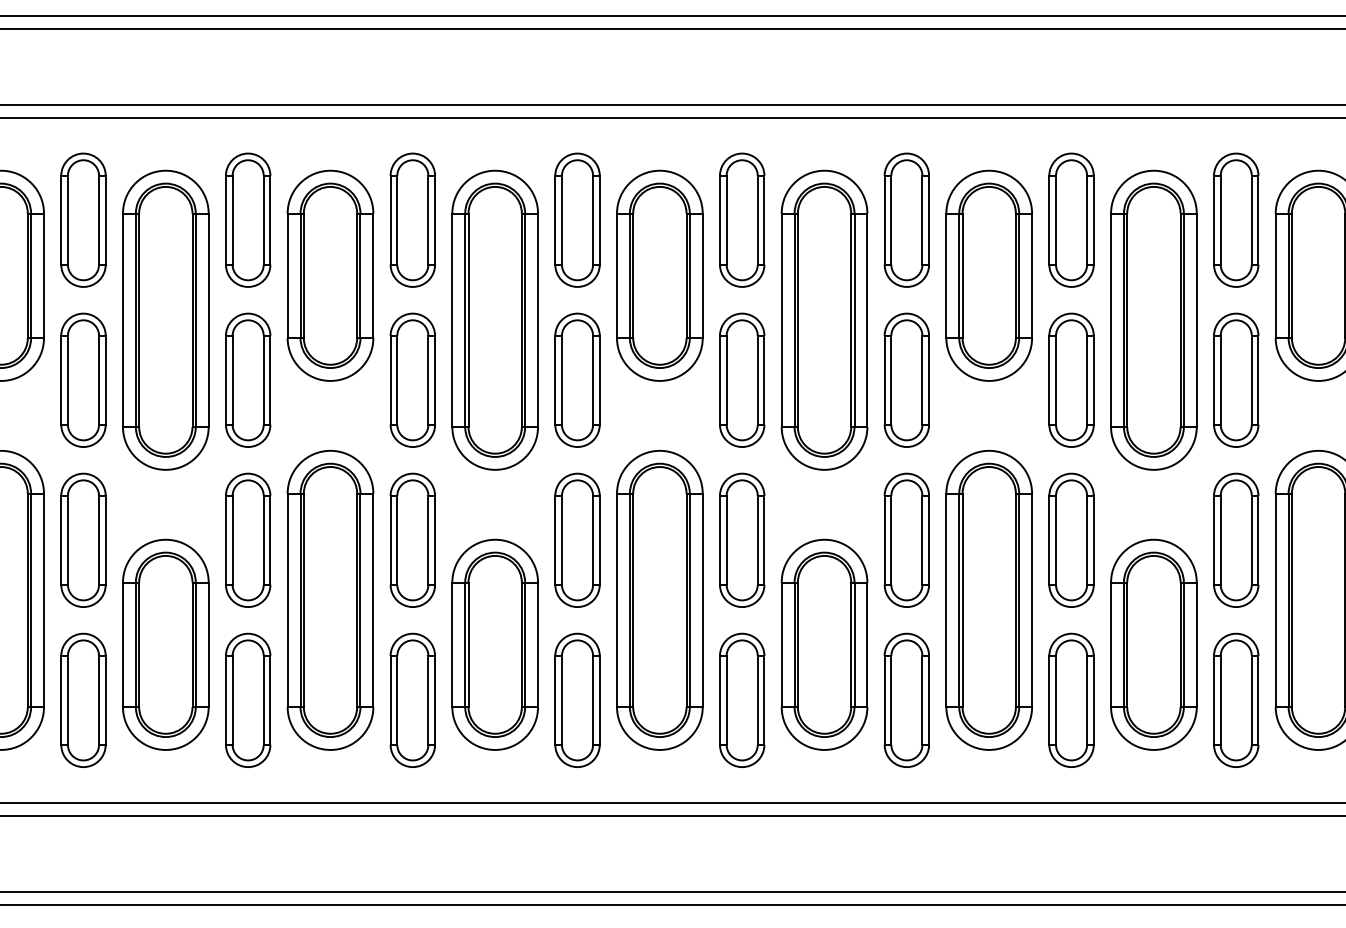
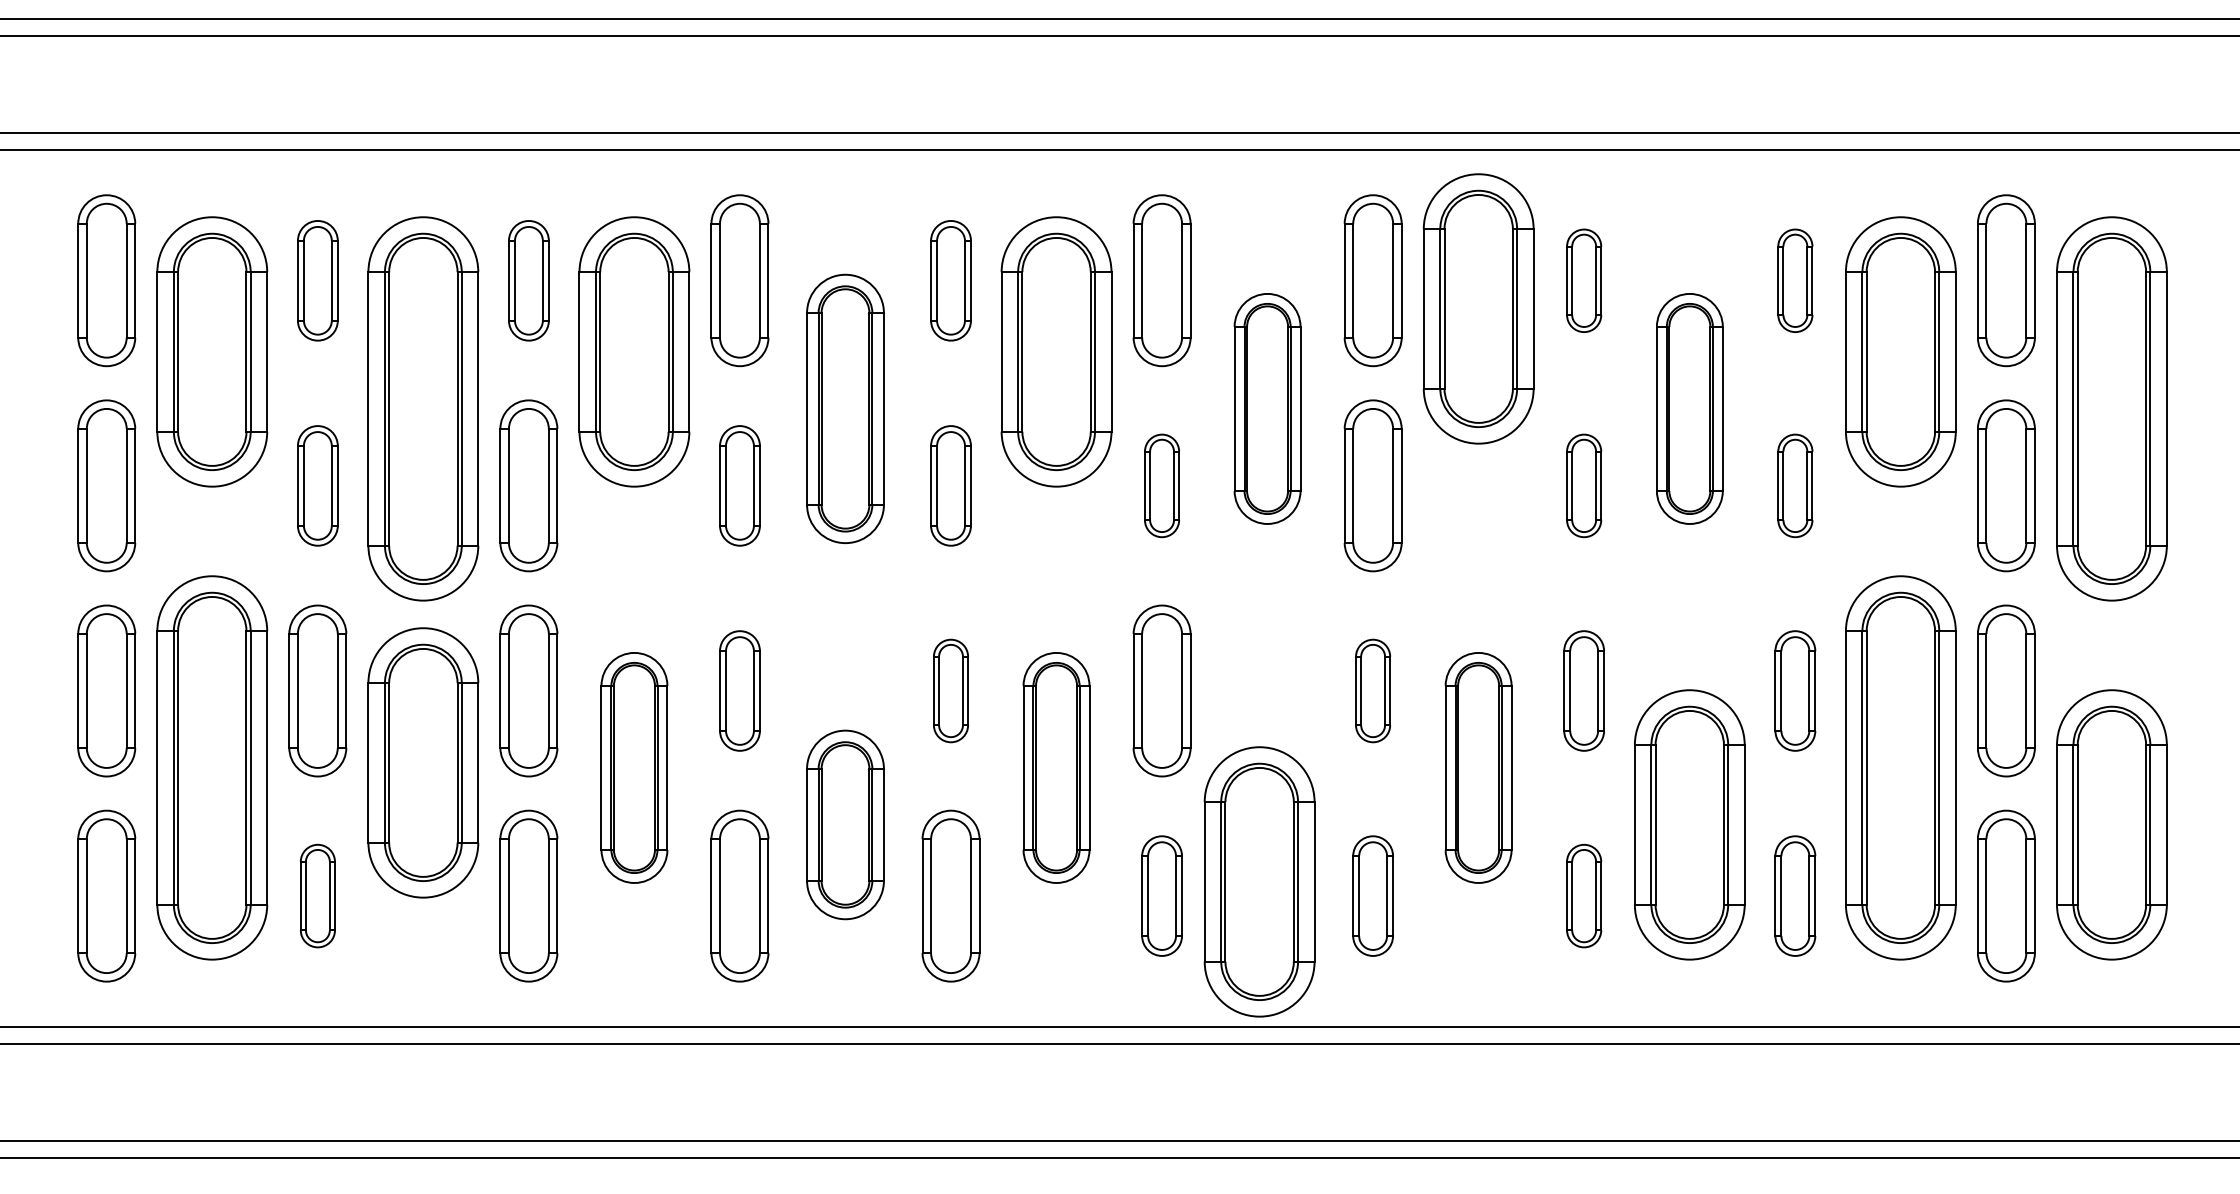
part: (83, 220) -> (317, 280), size x0.7
part: (247, 220) -> (528, 280), size x0.7
part: (577, 220) -> (950, 280), size x0.7
part: (1070, 220) -> (1583, 280), size x0.6
part: (1236, 220) -> (1795, 280), size x0.6
part: (989, 275) -> (1478, 308), moved
part: (495, 319) -> (845, 408), size x0.7
part: (824, 319) -> (1267, 408), size x0.6
part: (1153, 319) -> (1689, 408), size x0.6
part: (83, 380) -> (317, 485), size x0.7
part: (412, 380) -> (739, 485), size x0.7
part: (577, 380) -> (950, 485), size x0.7
part: (741, 380) -> (1161, 485), size x0.6
part: (1070, 380) -> (1583, 485), size x0.6
part: (1236, 380) -> (1795, 485), size x0.6
part: (412, 539) -> (739, 690), size x0.7
part: (577, 539) -> (950, 690), size x0.6
part: (906, 539) -> (1372, 690), size x0.6
part: (1070, 539) -> (1583, 690), size x0.7
part: (1236, 539) -> (1795, 690), size x0.7
part: (330, 600) -> (634, 767), size x0.6
part: (659, 600) -> (1056, 767), size x0.6
part: (989, 600) -> (1478, 767), size x0.6
part: (165, 644) -> (423, 762), moved
part: (495, 644) -> (845, 824), size x0.7
part: (824, 644) -> (1259, 881), moved
part: (83, 699) -> (317, 895), size x0.6
part: (741, 699) -> (1161, 895), size x0.7
part: (906, 699) -> (1372, 895), size x0.7
part: (1070, 699) -> (1583, 895), size x0.6
part: (1236, 699) -> (1795, 895), size x0.7

